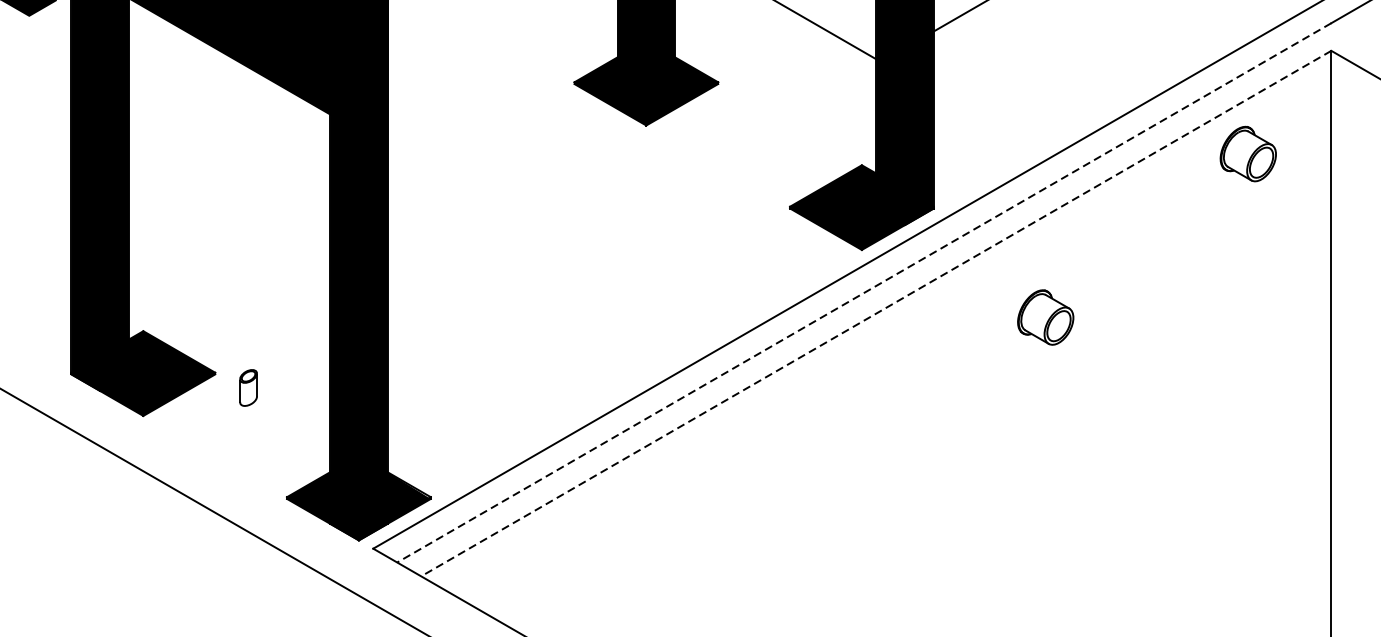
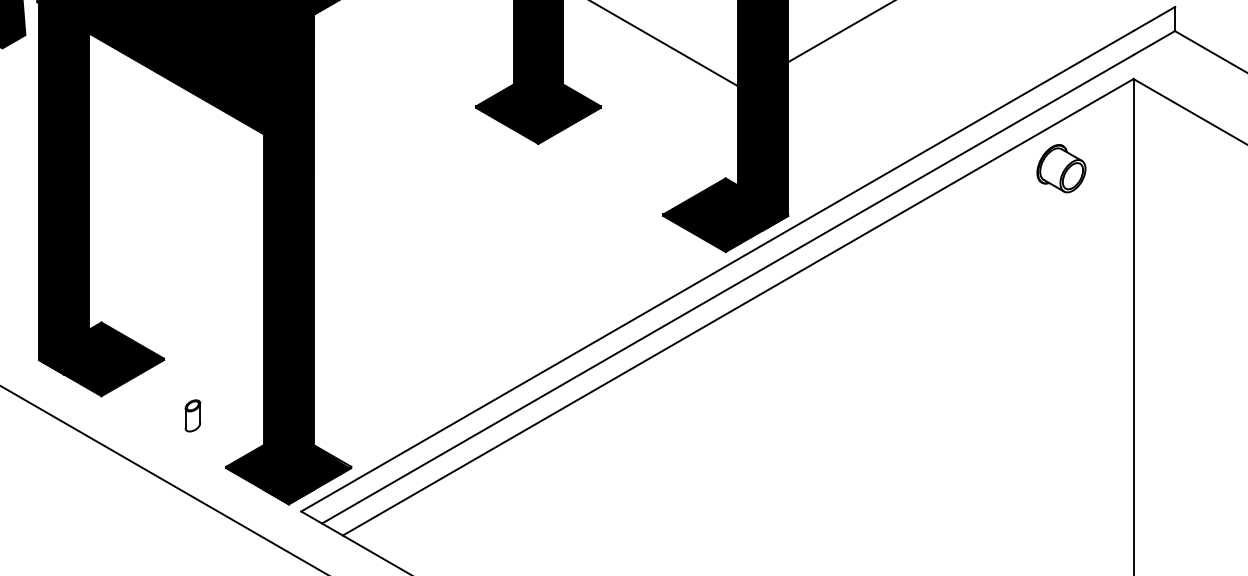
line: (863, 293) -> (727, 289), dashed -> solid
line: (875, 313) -> (737, 307), dashed -> solid
part: (1045, 317) -> (885, 310), removed
part: (248, 387) -> (192, 415), moved

